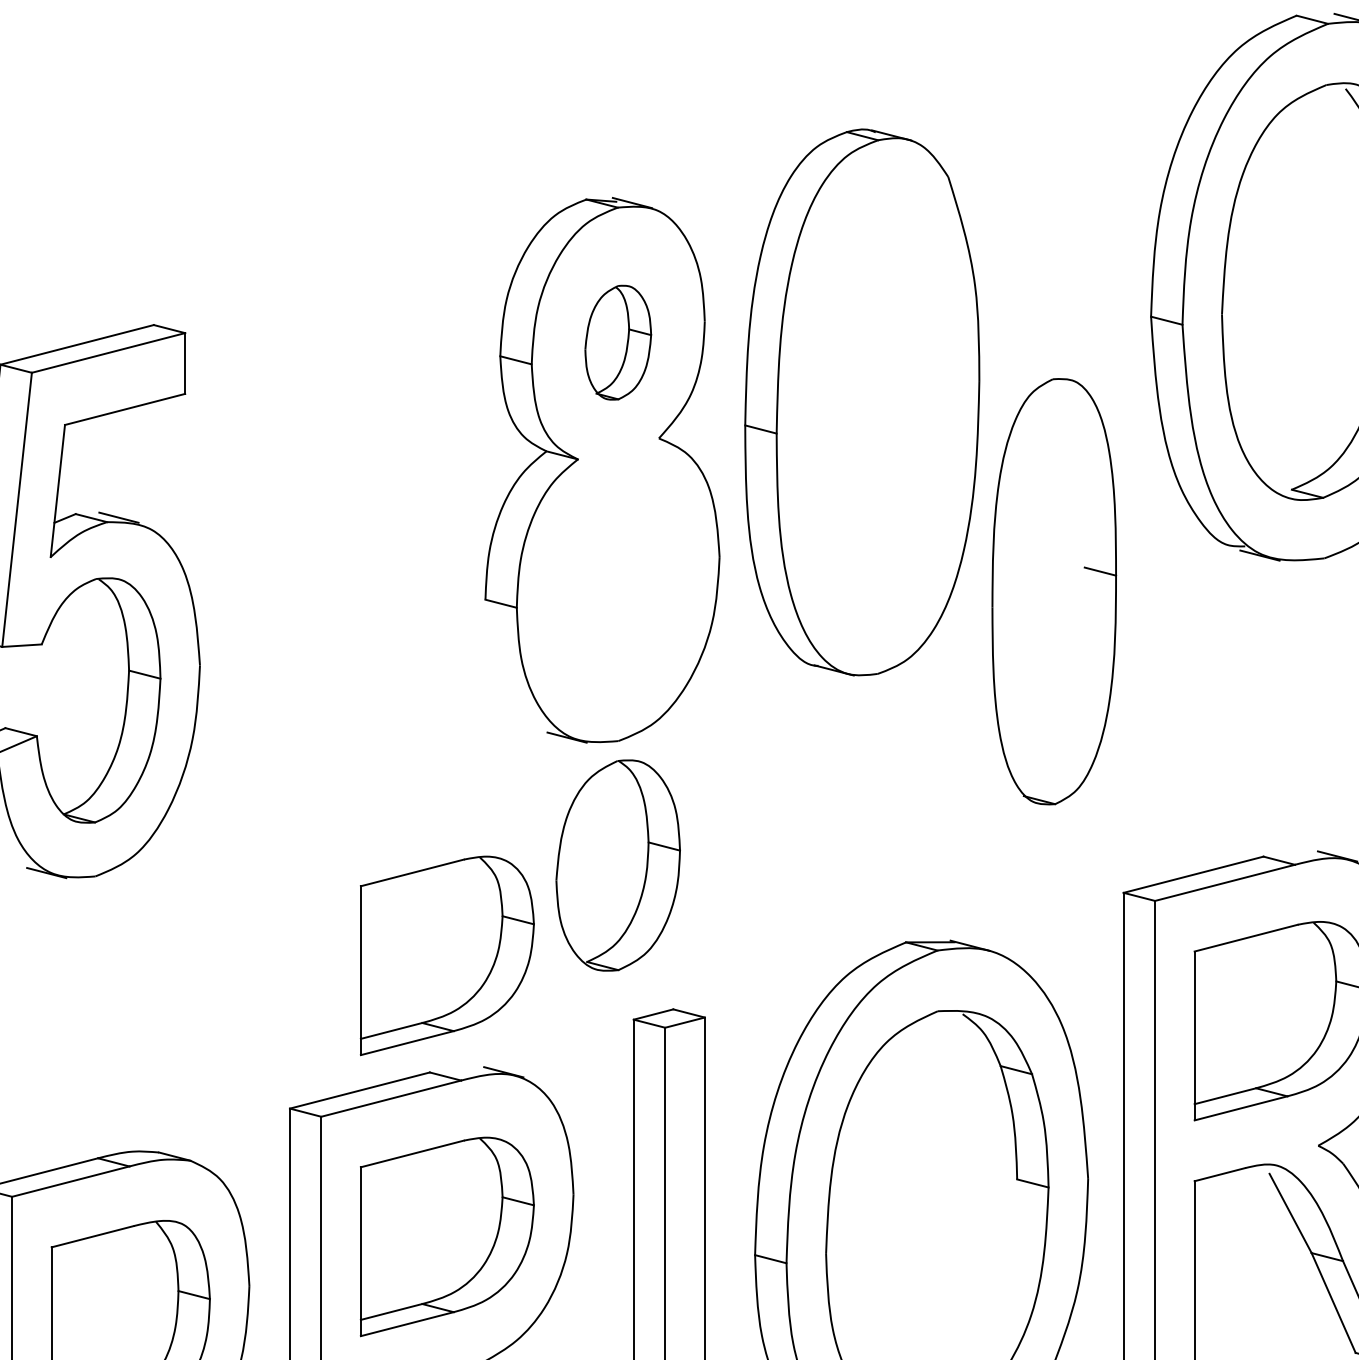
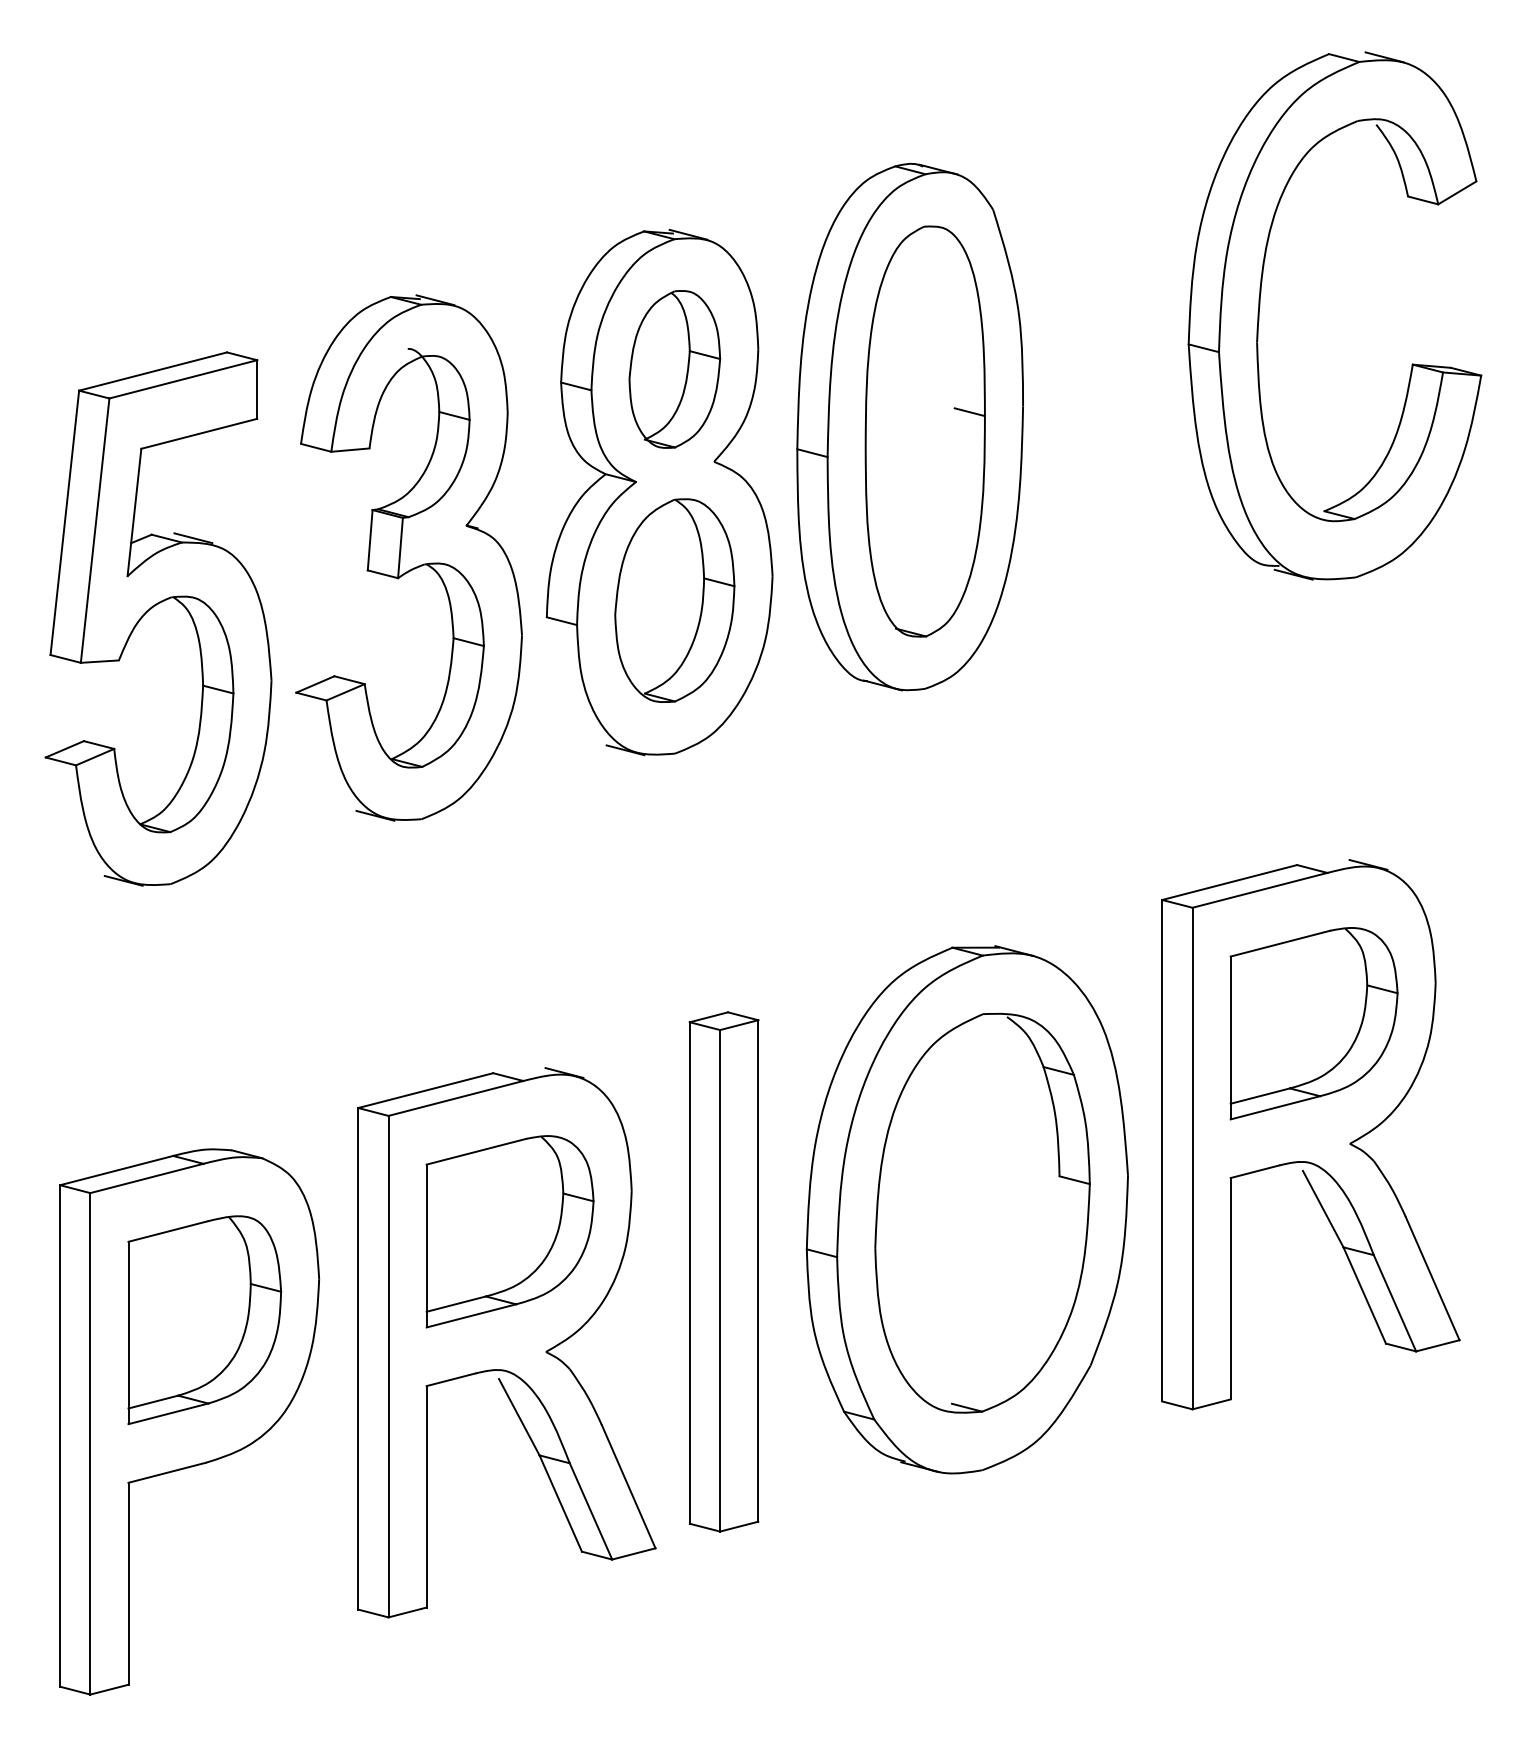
part: (617, 342) -> (674, 369), size x1.43
part: (342, 537) -> (408, 557), added
part: (1053, 591) -> (924, 431), moved
part: (617, 865) -> (674, 600), moved
part: (446, 955) -> (509, 960), removed

